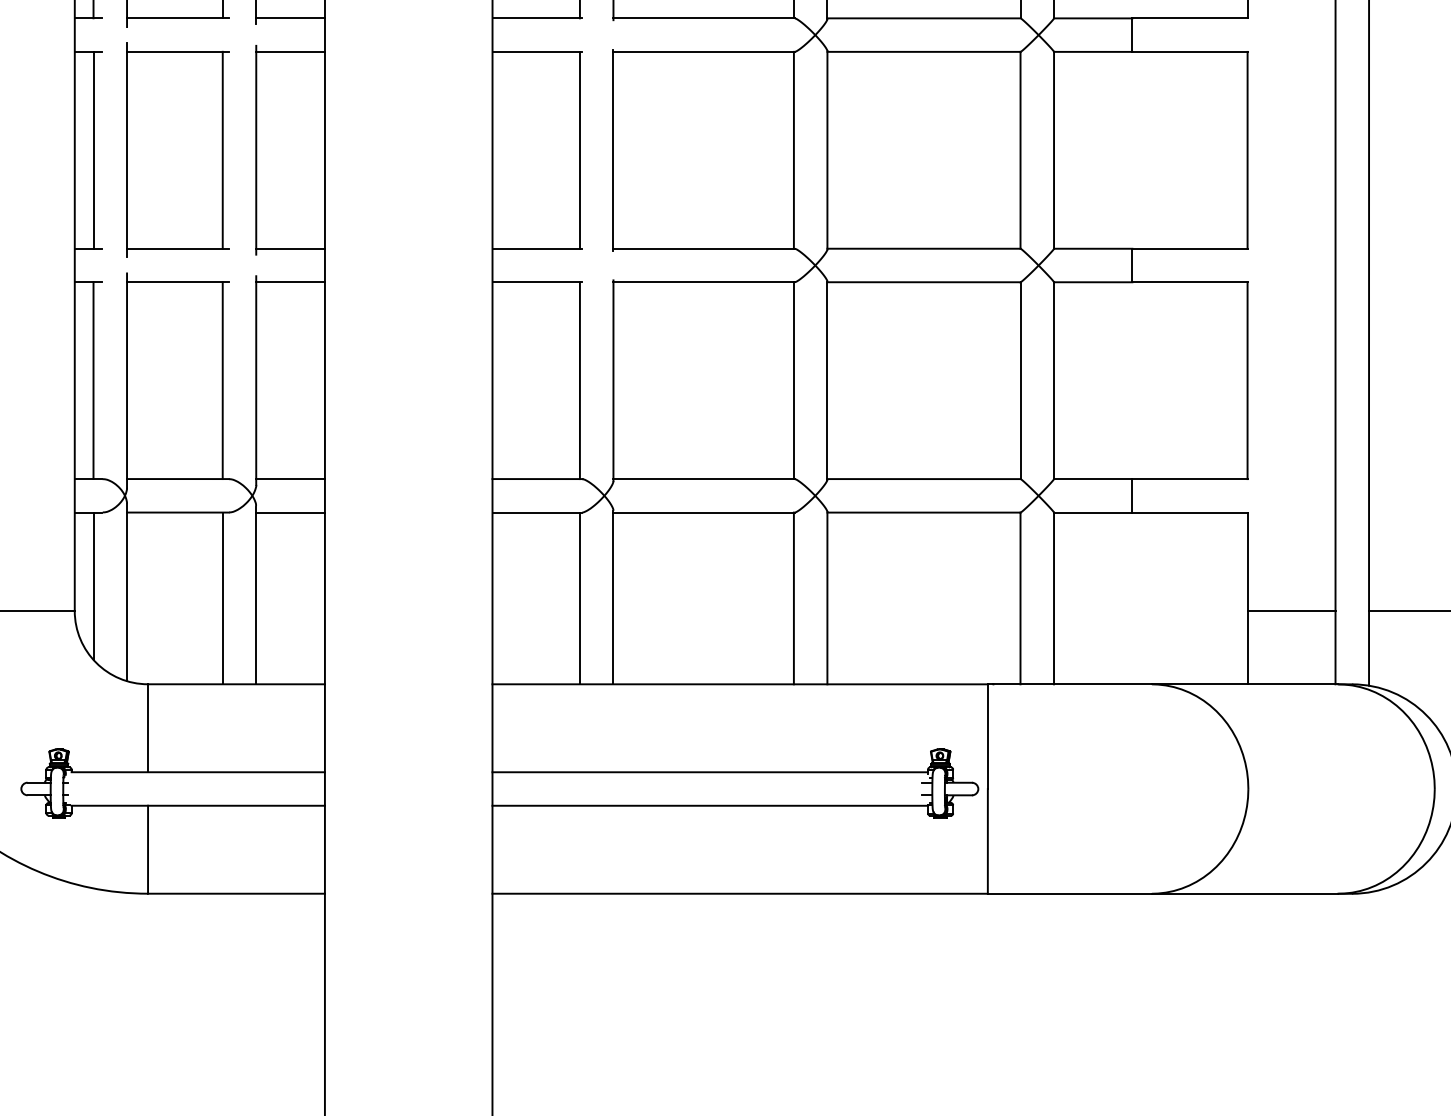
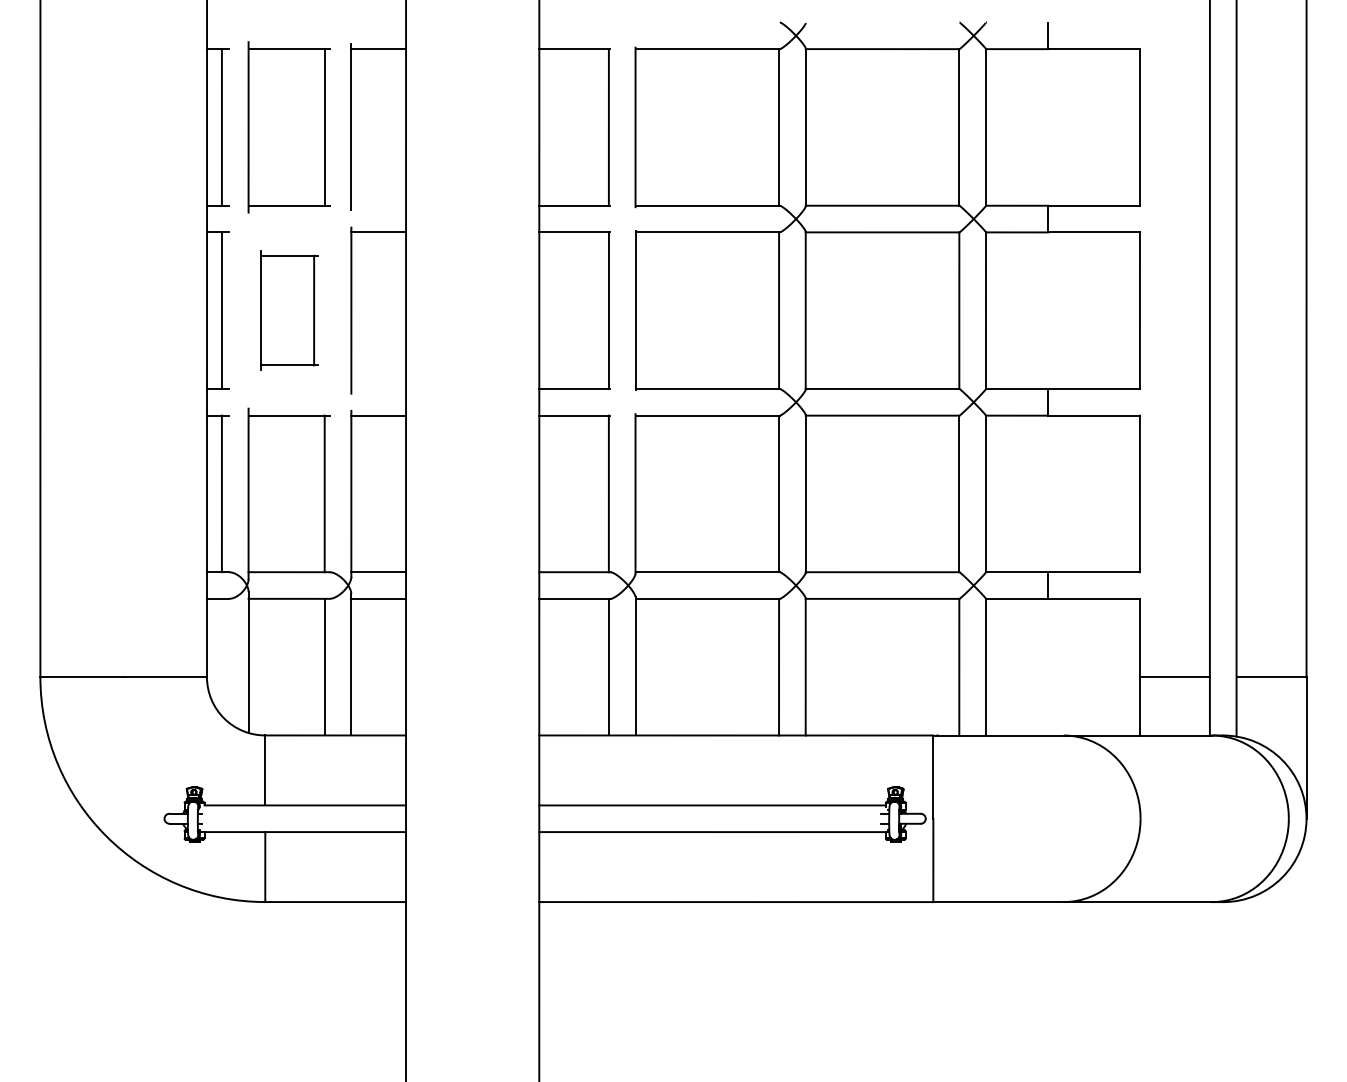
line: (290, 18) -> (378, 205), removed
part: (178, 150) -> (289, 310), size x0.7
line: (290, 248) -> (378, 388), removed
line: (92, 586) -> (221, 657), removed

